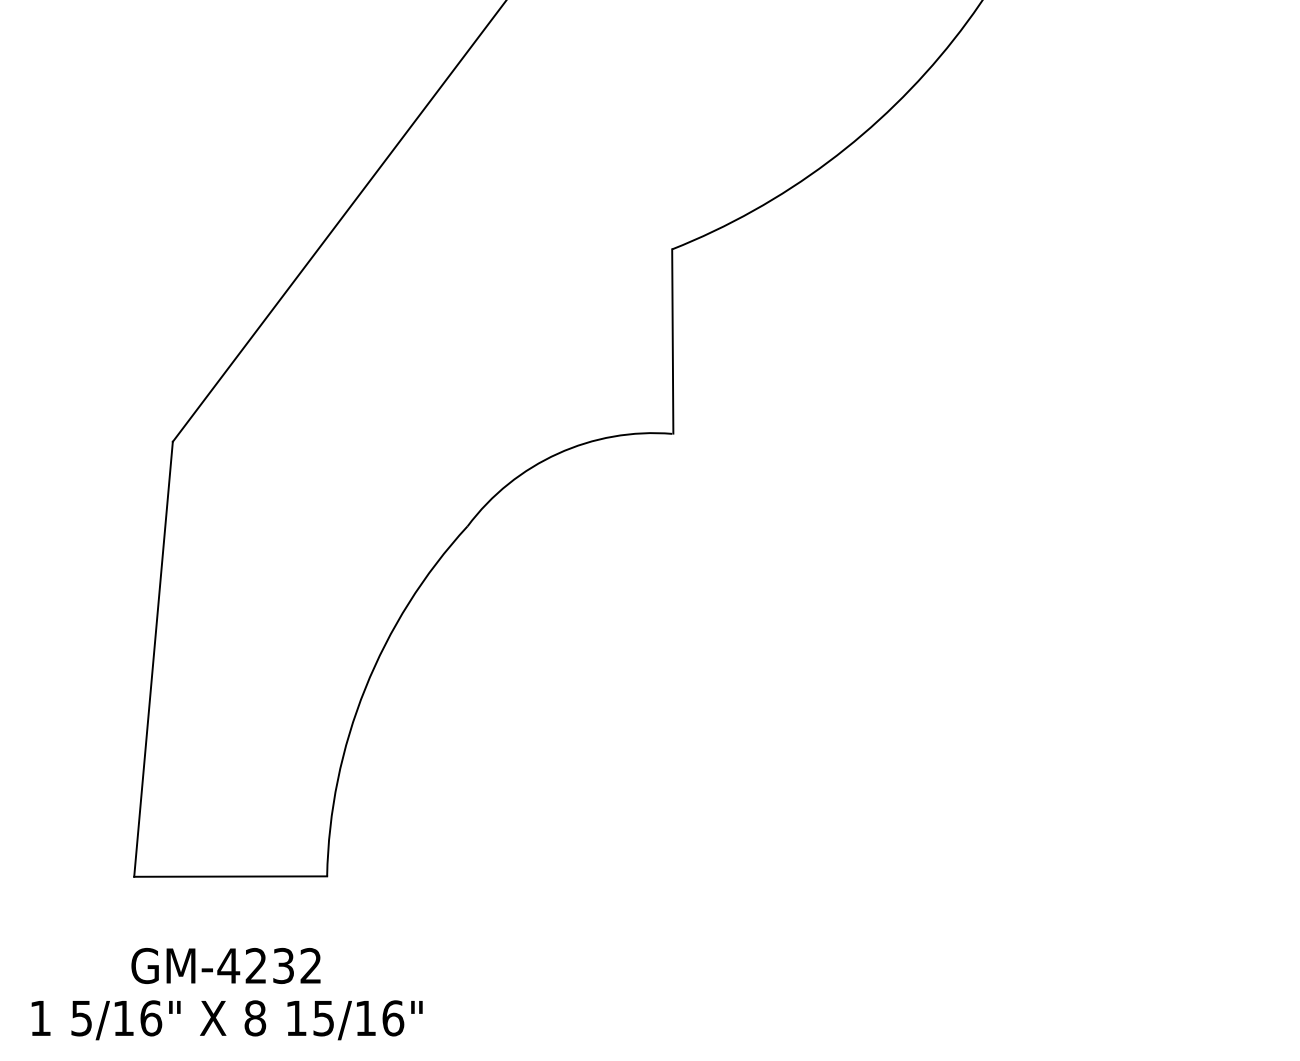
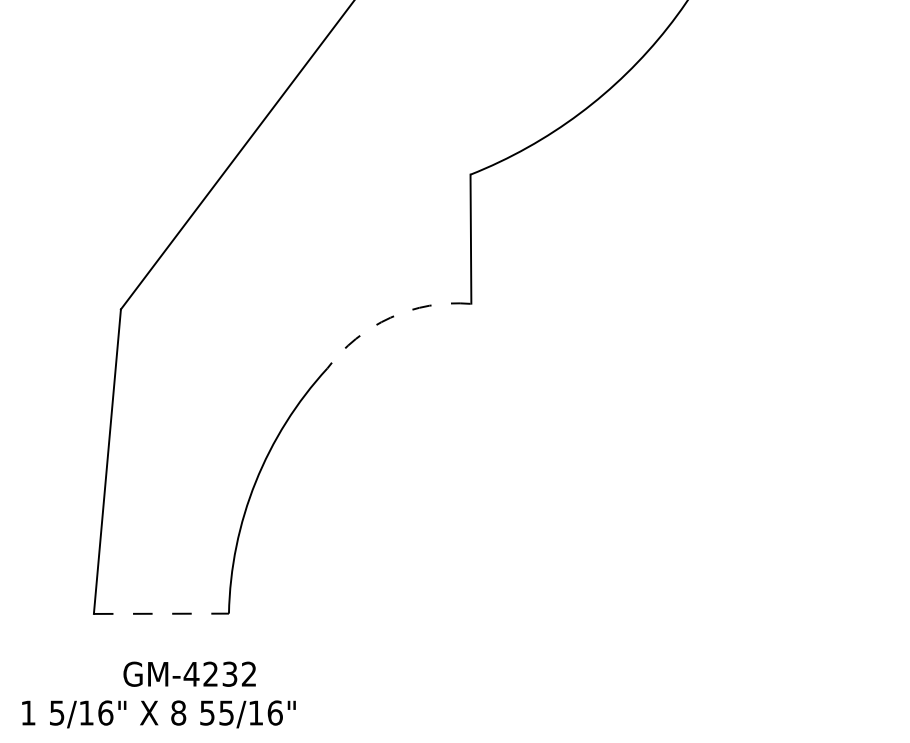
arc: (557, 453) -> (390, 317), solid -> dashed
line: (231, 876) -> (162, 613), solid -> dashed
text: (225, 965) -> (189, 673), moved
text: (296, 1018) -> (207, 713), 15/16" -> 55/16"

